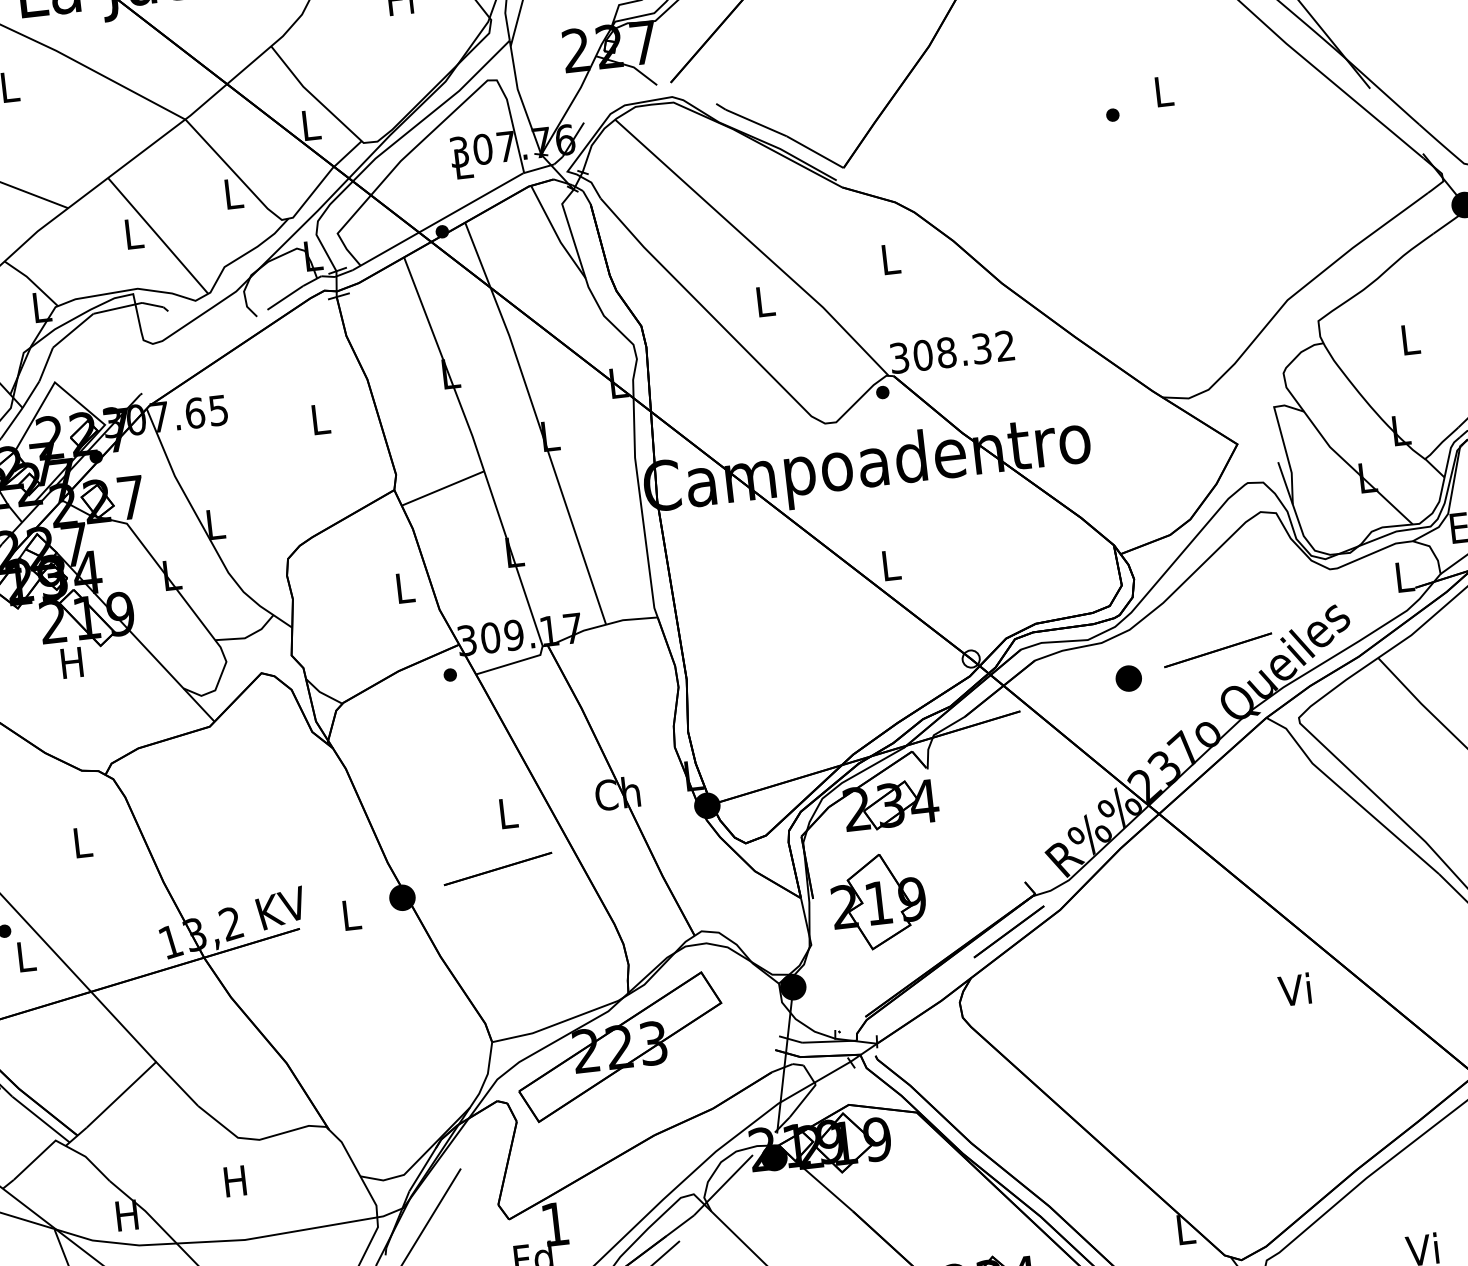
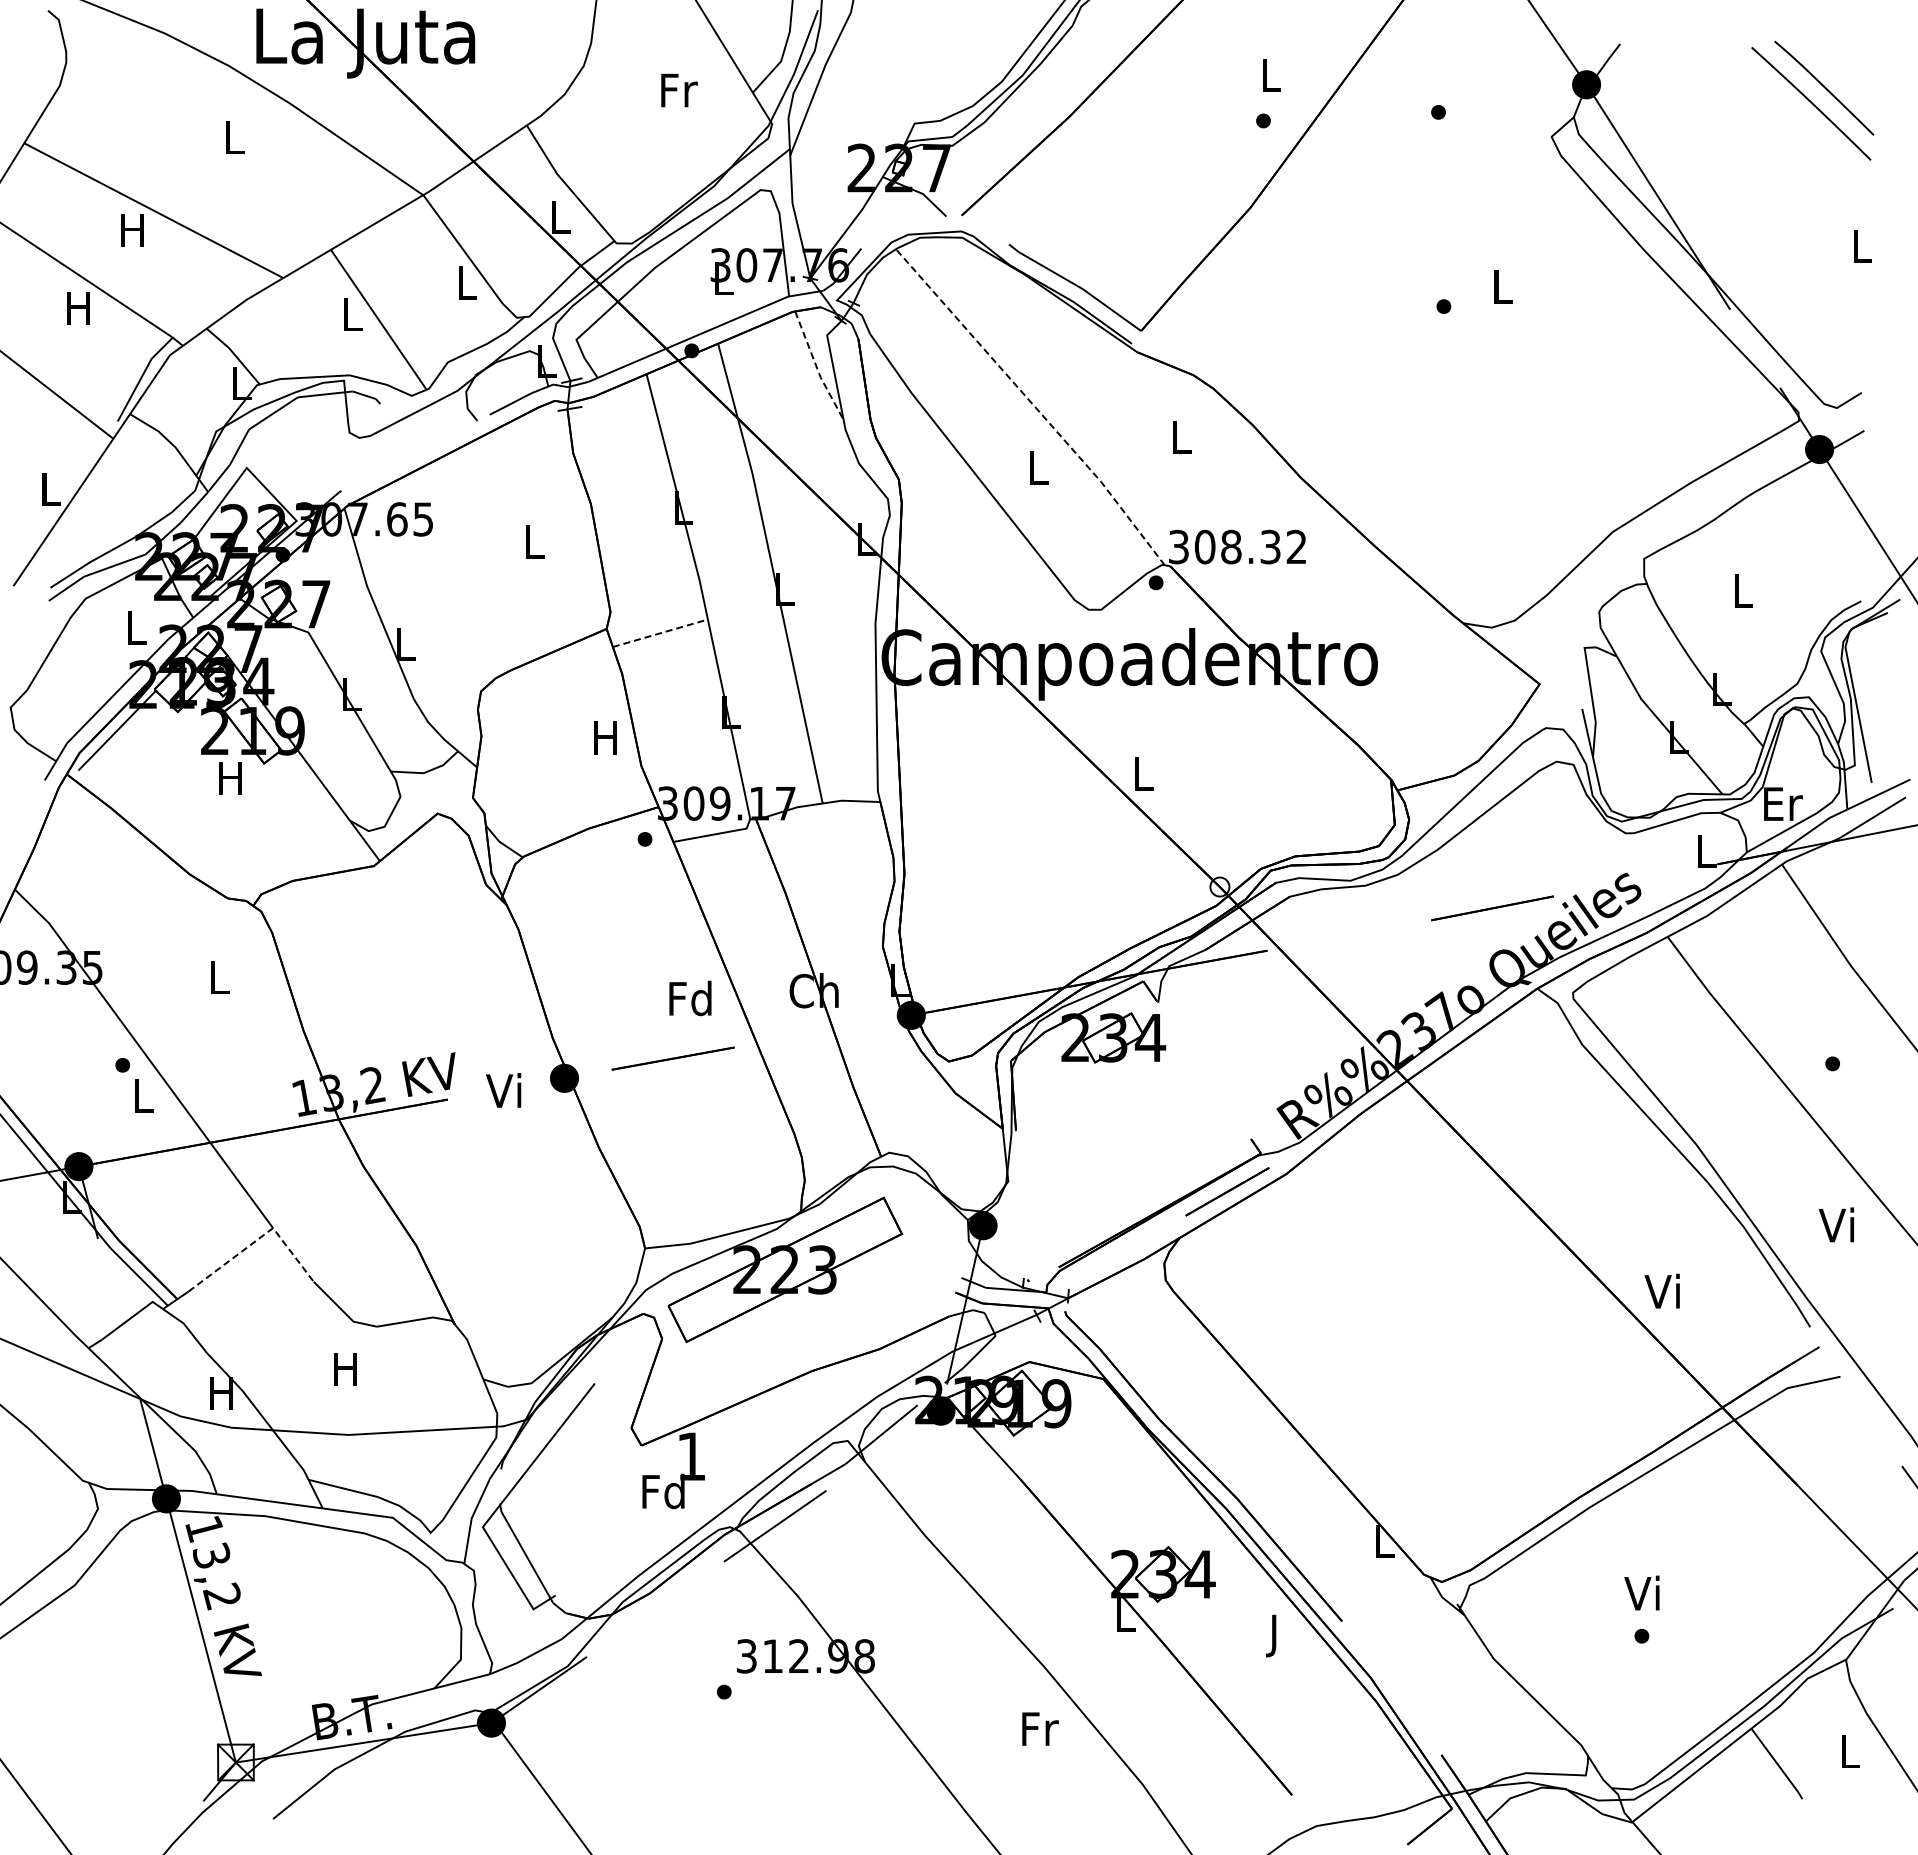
line: (556, 234) -> (817, 368), solid -> dashed
line: (754, 245) -> (1033, 405), solid -> dashed
line: (443, 488) -> (660, 633), solid -> dashed
text: (404, 587) -> (605, 737), L -> H
part: (1128, 677) -> (1390, 927), removed
text: (507, 813) -> (690, 998), L -> Fd
part: (878, 900) -> (1087, 1141), removed
text: (348, 914) -> (503, 1090), L -> Vi
text: (1293, 989) -> (1661, 1290), moved
line: (144, 1072) -> (258, 1238), solid -> dashed

